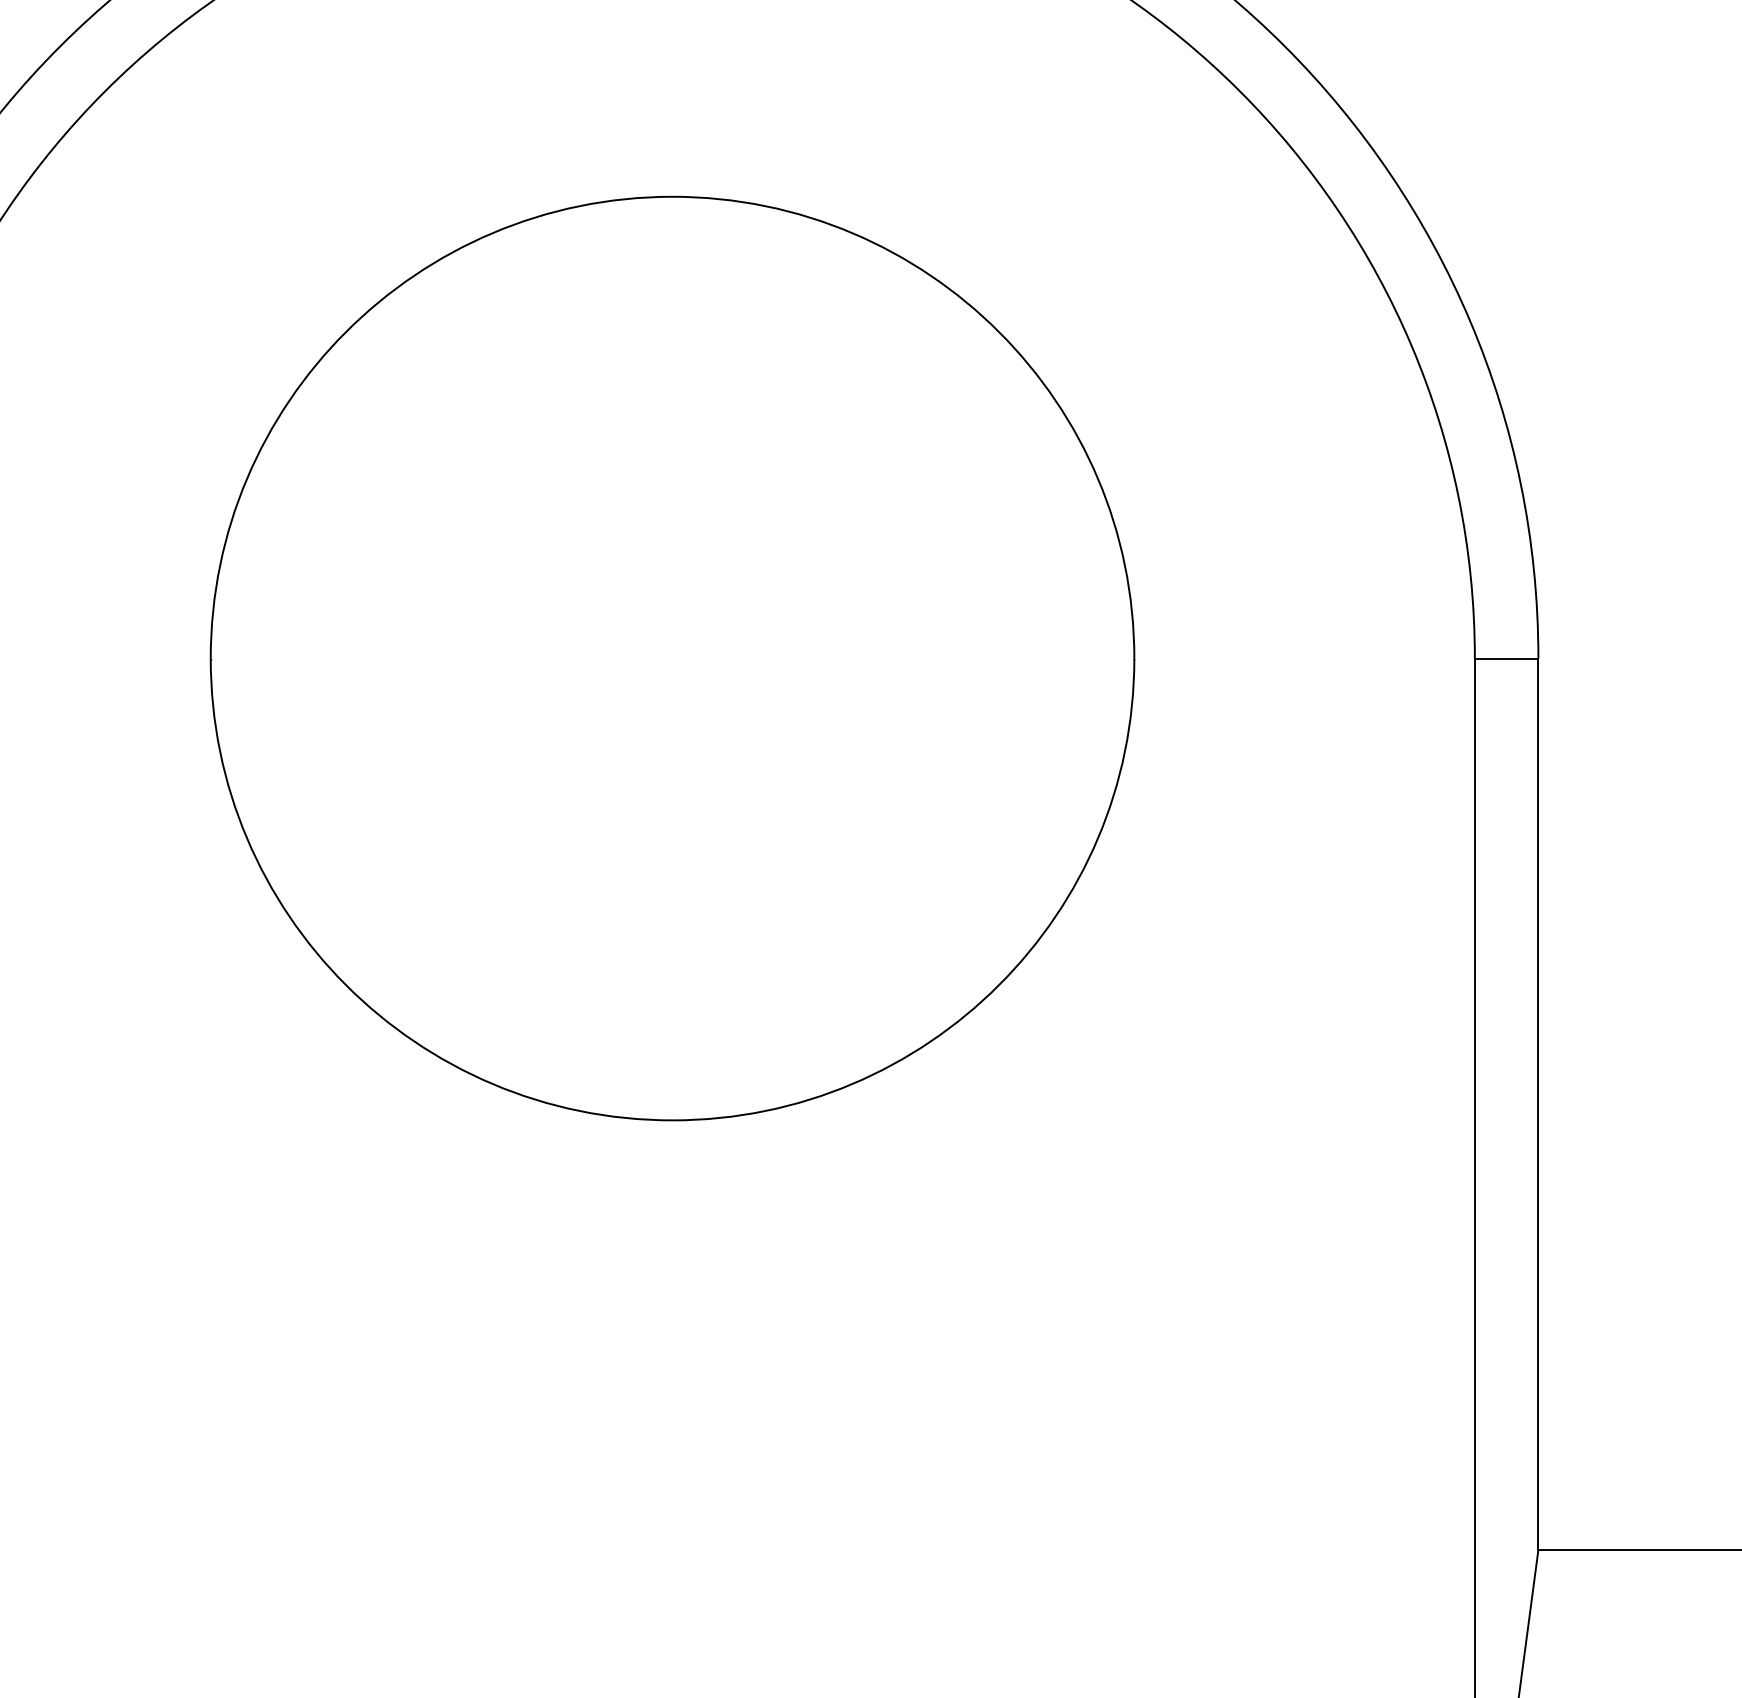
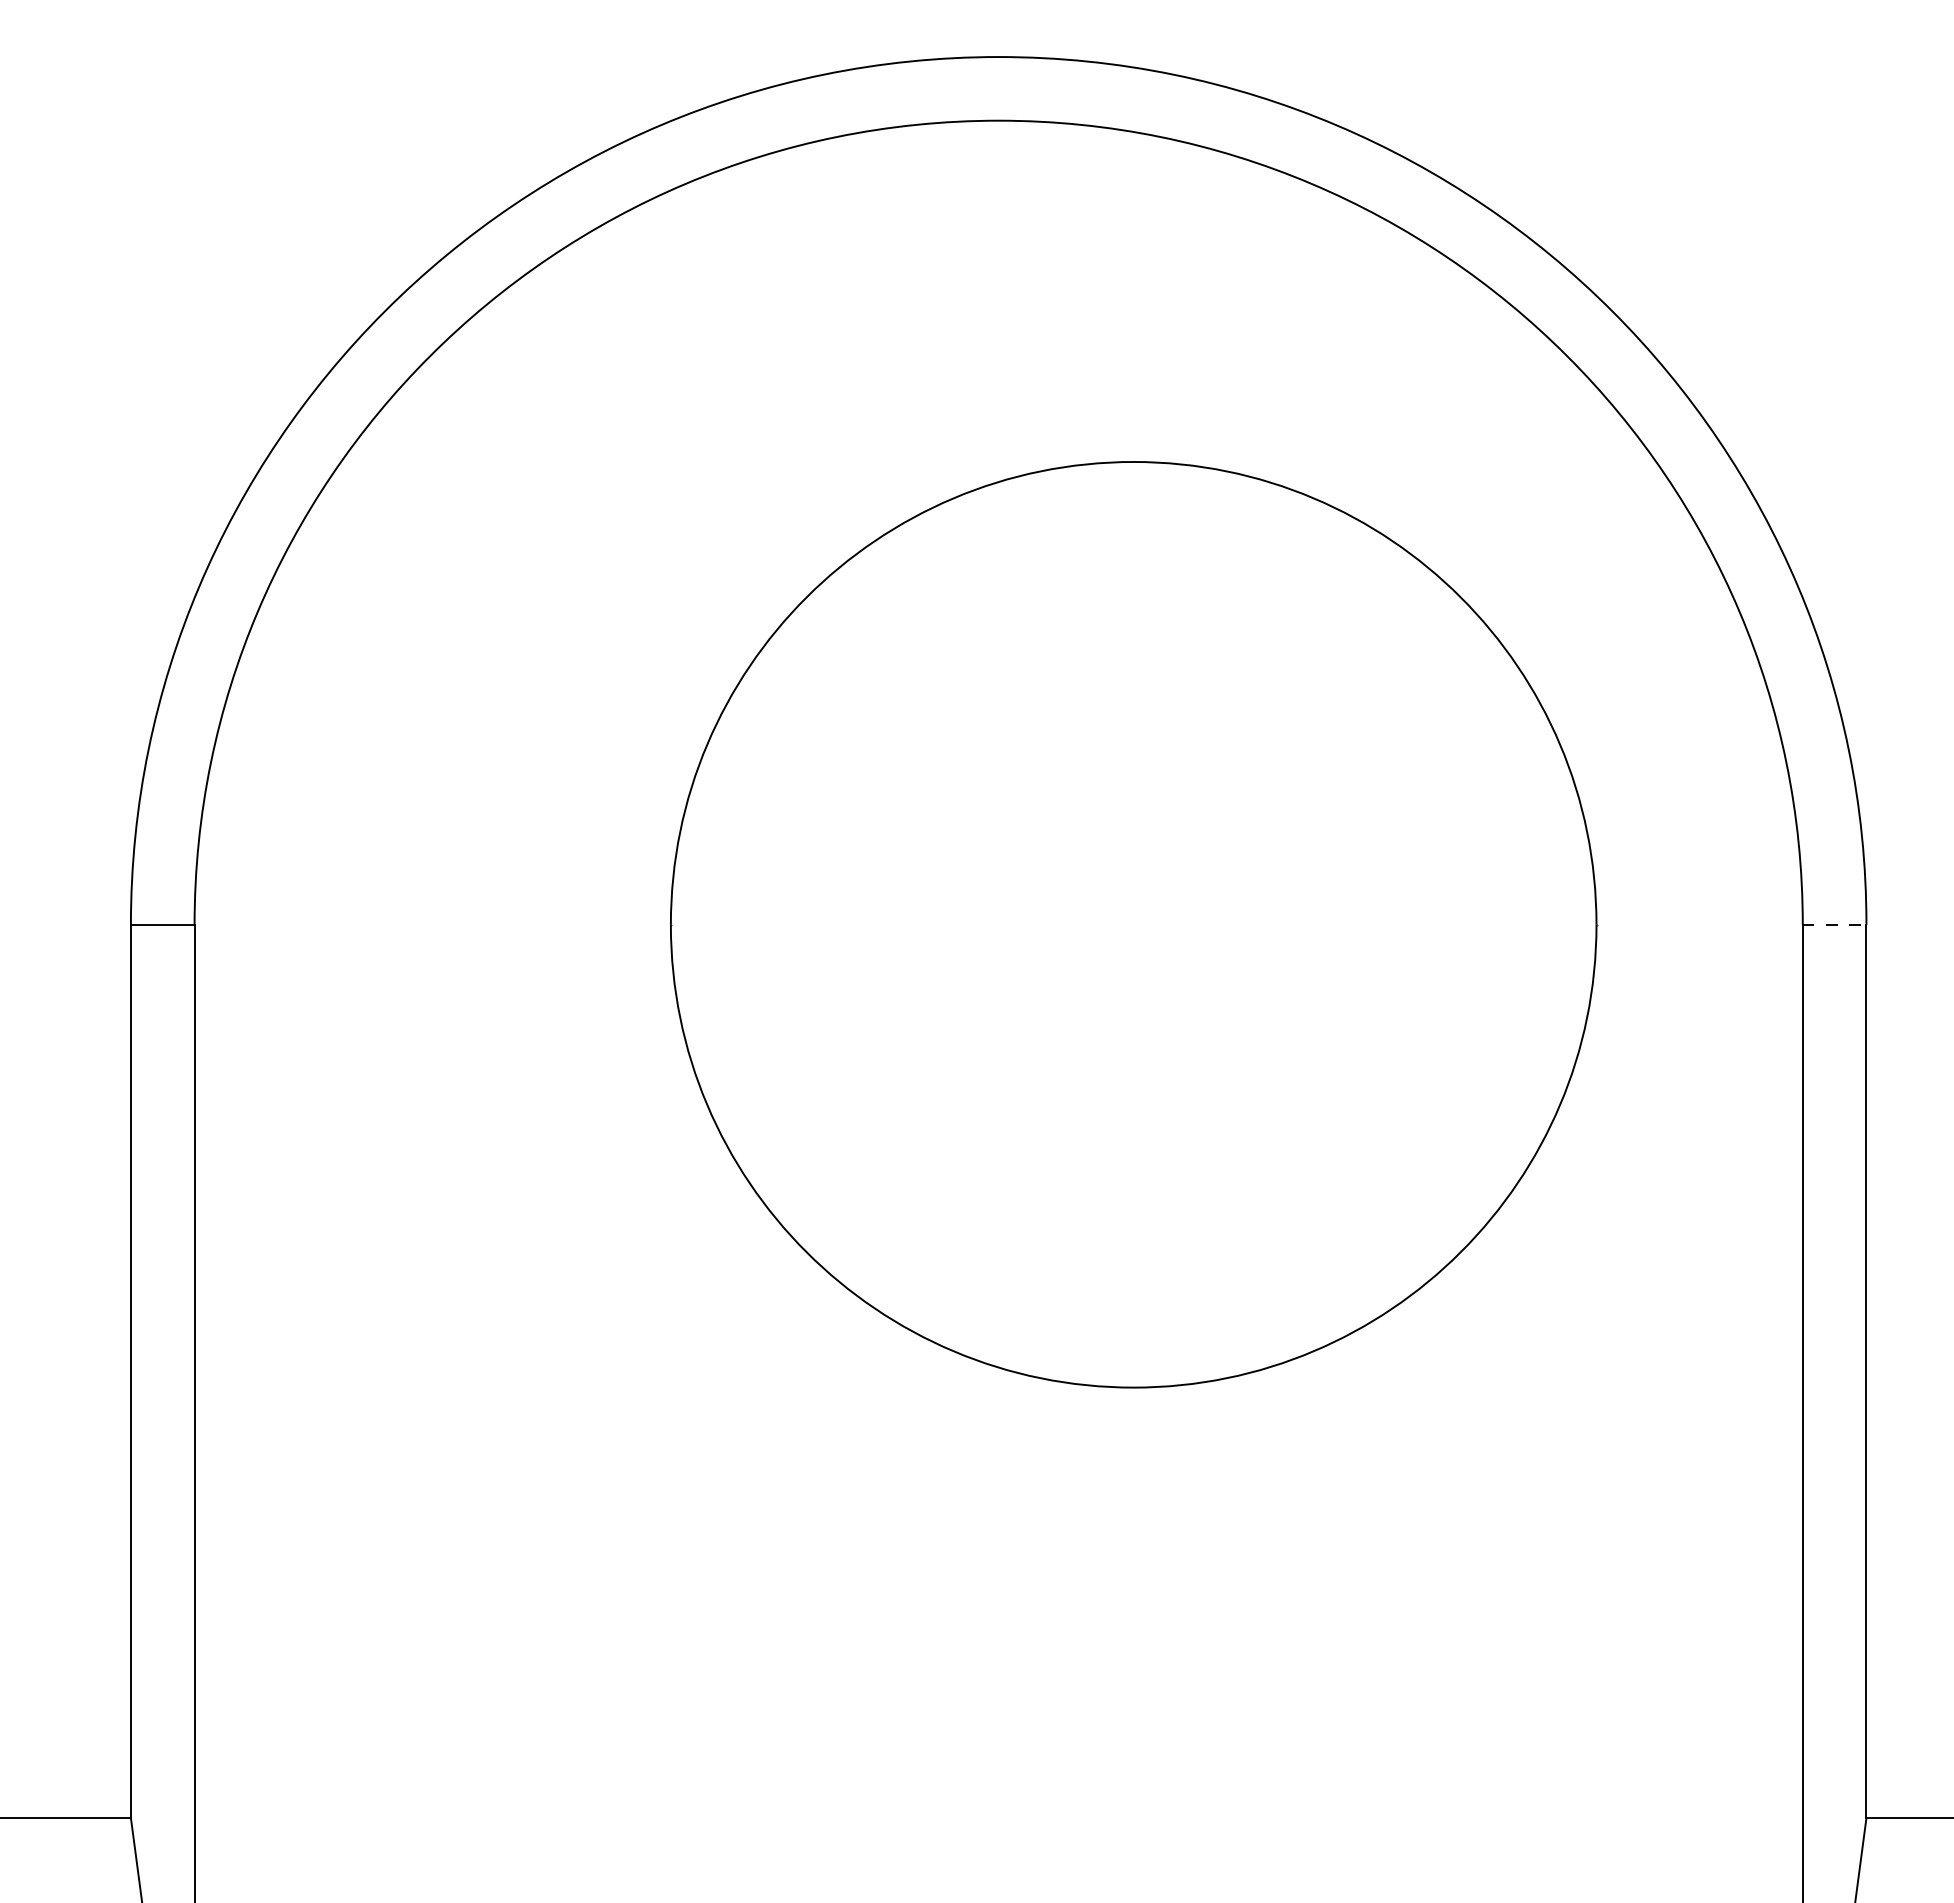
part: (673, 658) -> (1134, 924), moved
line: (1506, 658) -> (1834, 924), solid -> dashed

